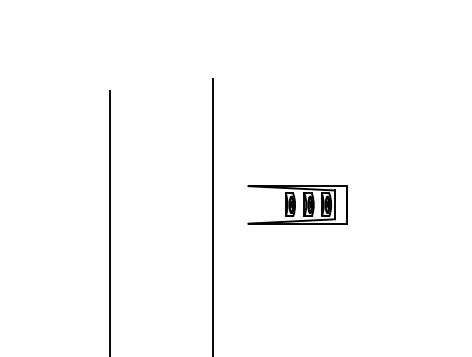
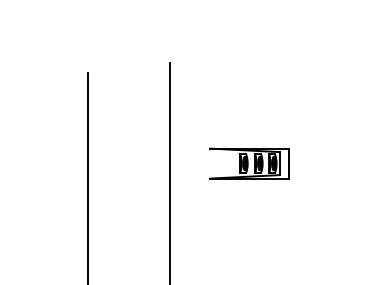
part: (297, 204) -> (249, 163), moved

